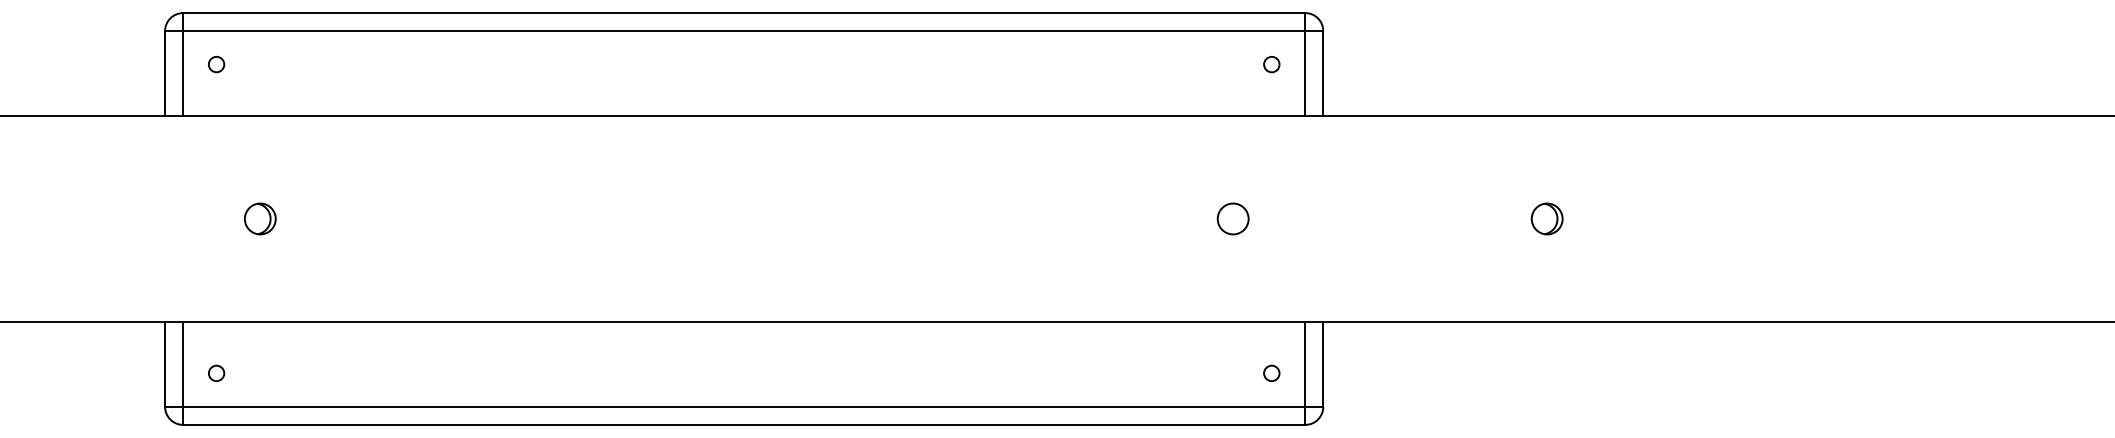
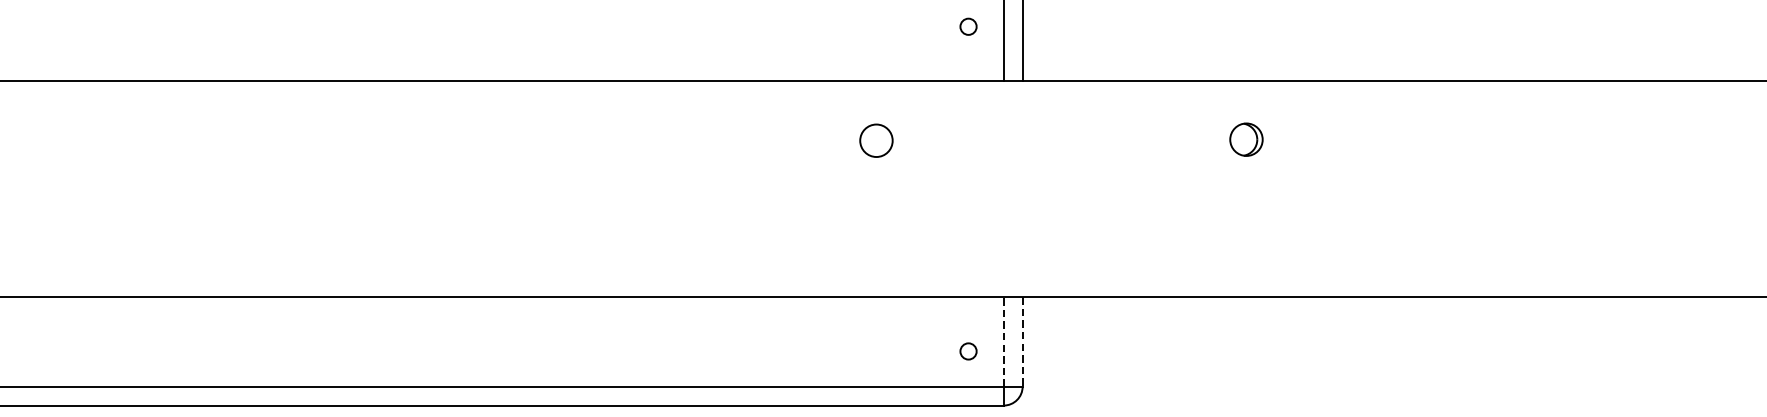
circle: (1232, 218) -> (875, 140), moved
part: (1546, 218) -> (1245, 139), moved
line: (1305, 363) -> (1003, 341), solid -> dashed
line: (1323, 364) -> (1022, 342), solid -> dashed

